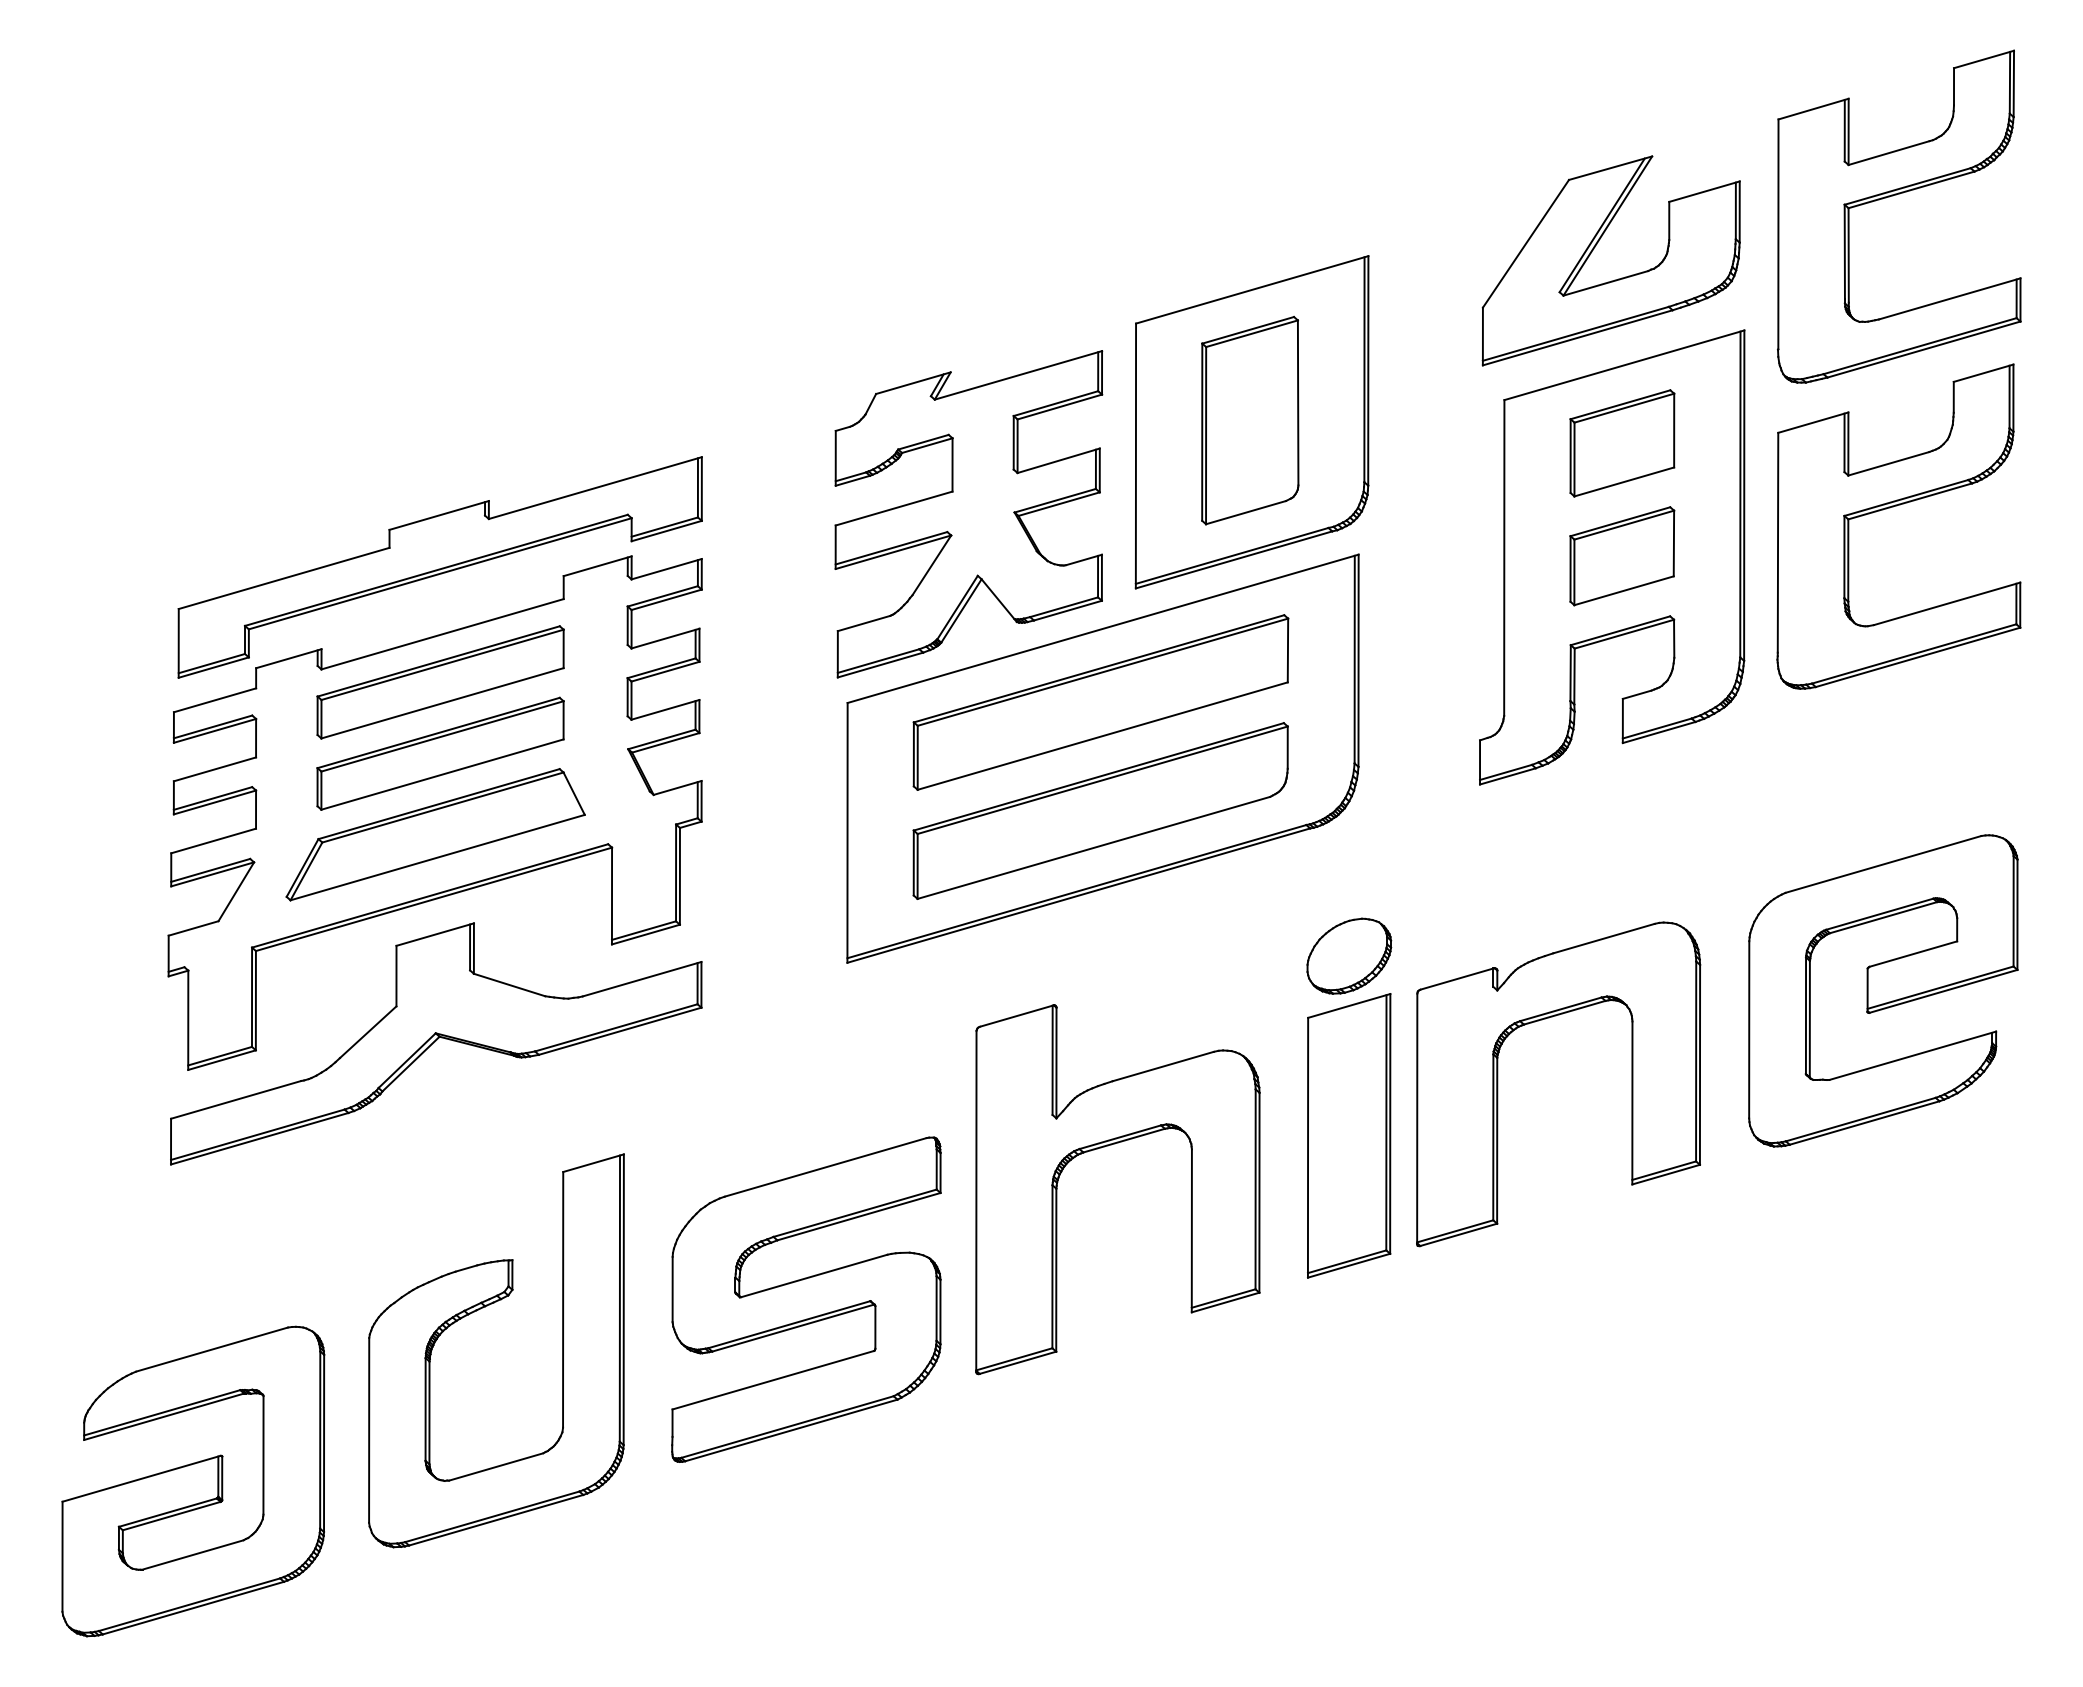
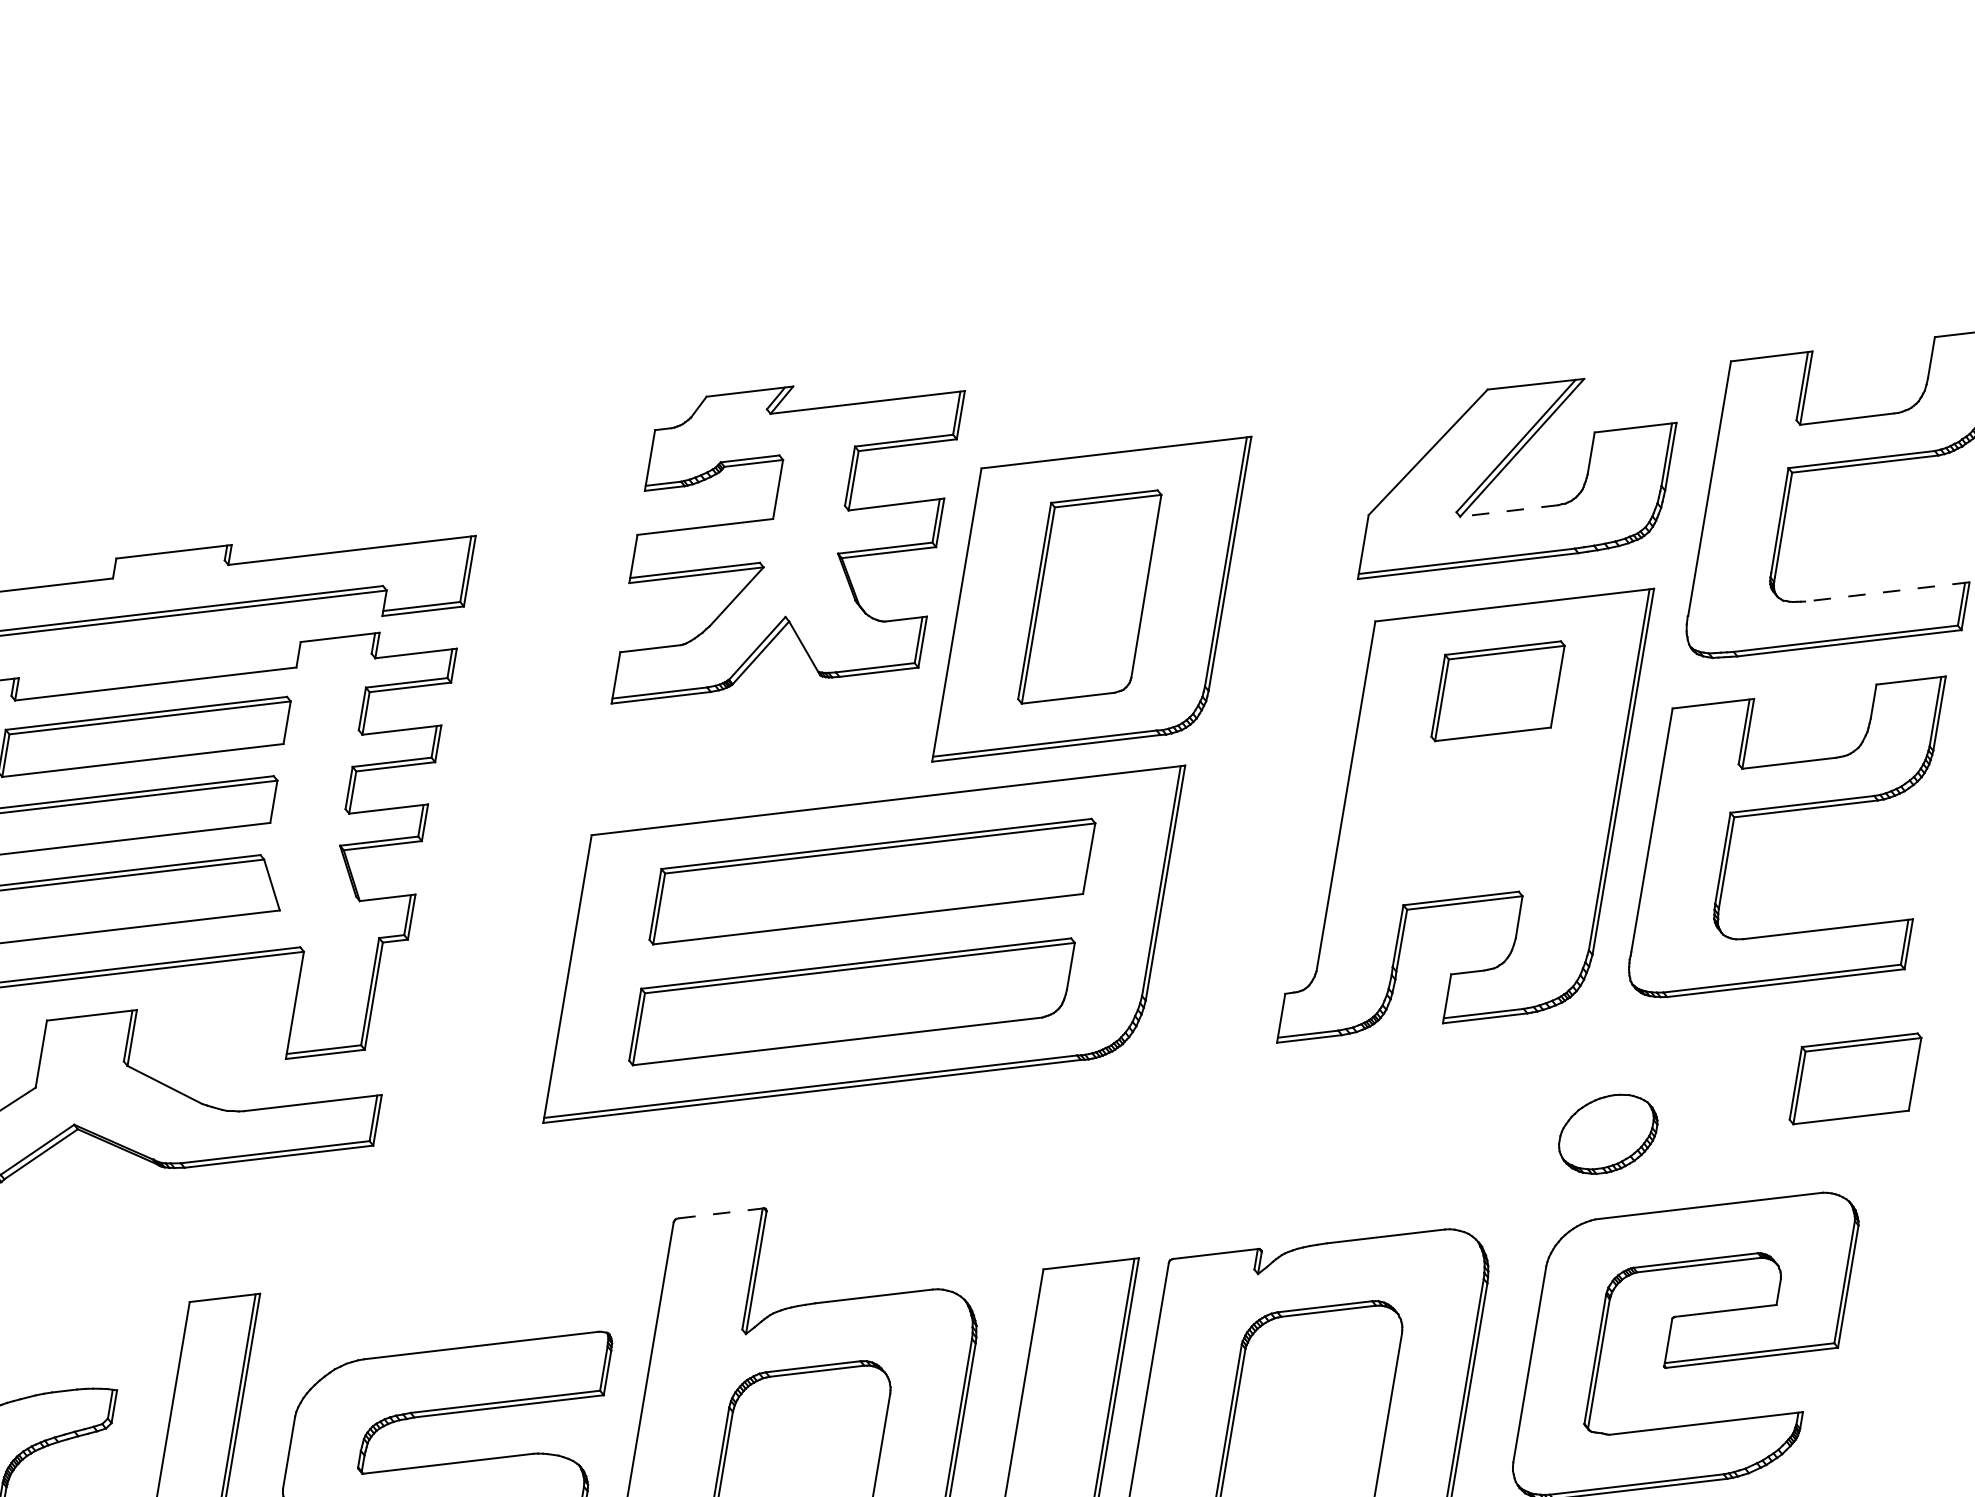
line: (1605, 283) -> (1508, 511), solid -> dashed
line: (1949, 298) -> (1887, 591), solid -> dashed
part: (968, 514) -> (786, 547), moved
part: (1622, 556) -> (1855, 1079), moved
part: (1349, 955) -> (1608, 1133), moved
line: (1017, 1015) -> (721, 1212), solid -> dashed

